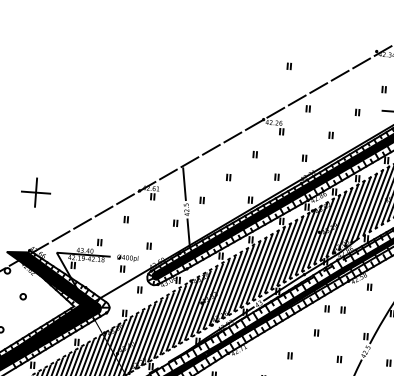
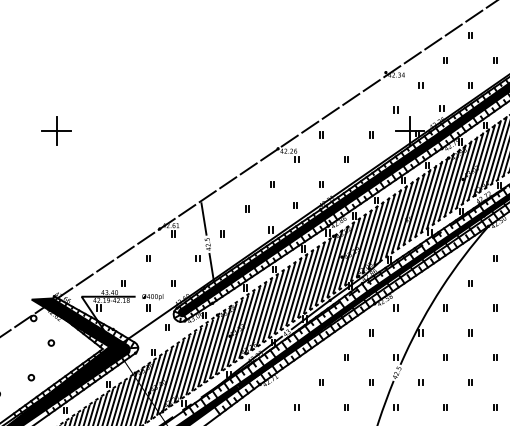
part: (288, 66) -> (299, 93), removed
part: (36, 191) -> (56, 130), moved
part: (327, 308) -> (355, 332), removed

